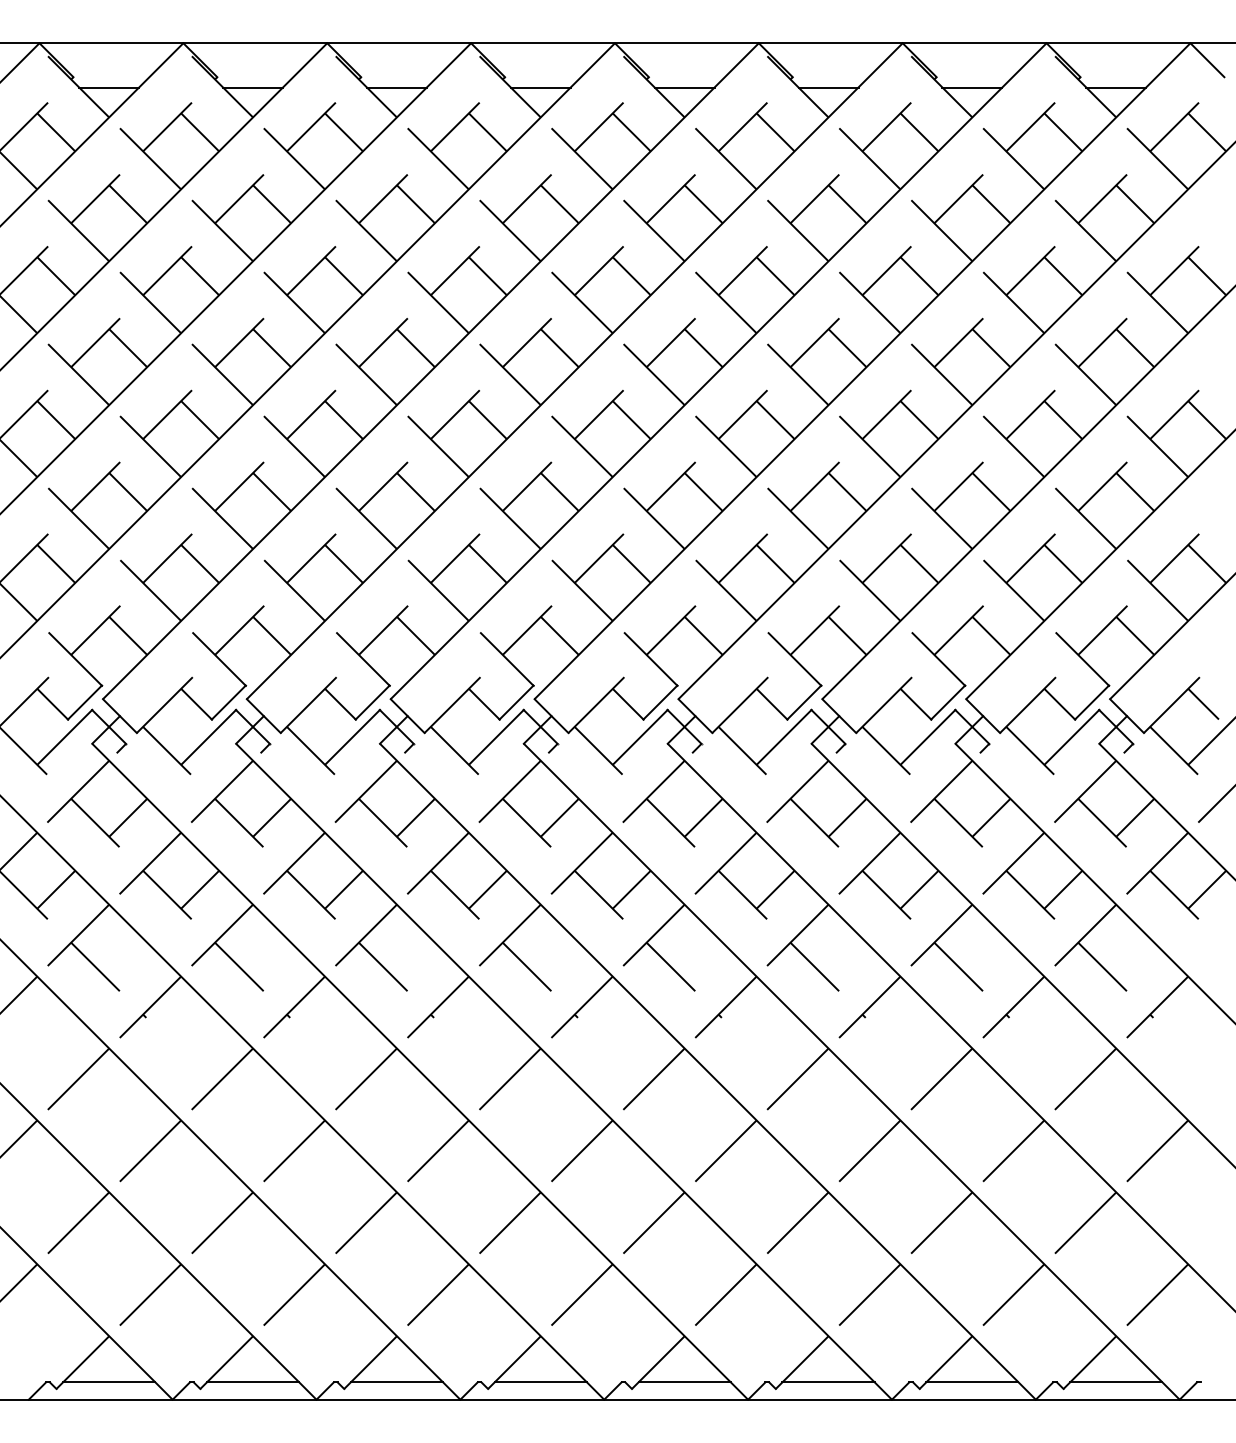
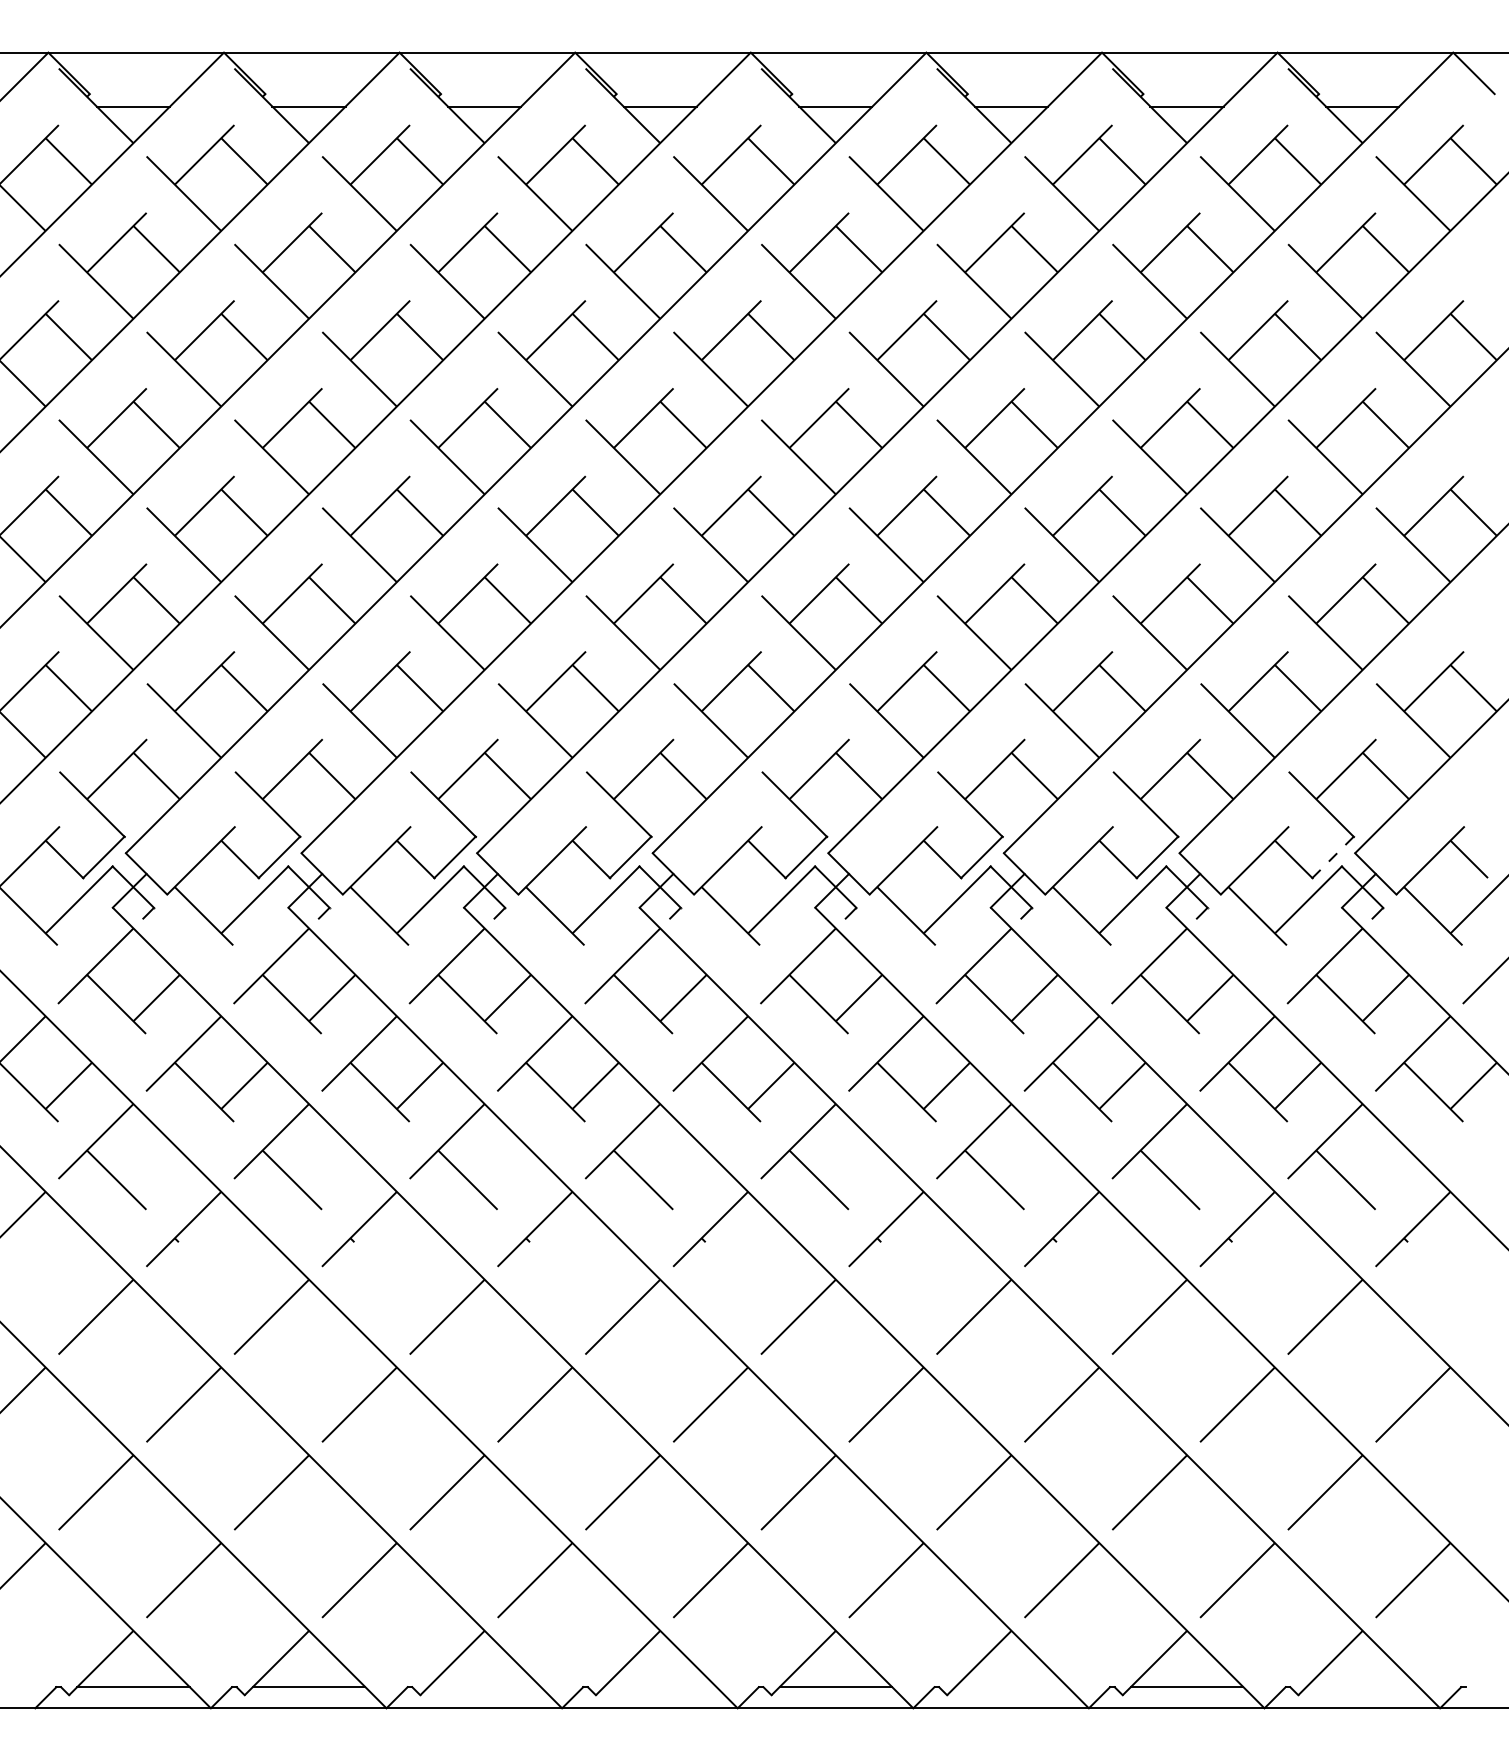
line: (1091, 702) -> (1332, 857), solid -> dashed
line: (396, 1382) -> (484, 1687), removed
line: (540, 1382) -> (659, 1687), removed
line: (828, 1382) -> (1011, 1687), removed
line: (1116, 1382) -> (1362, 1687), removed

